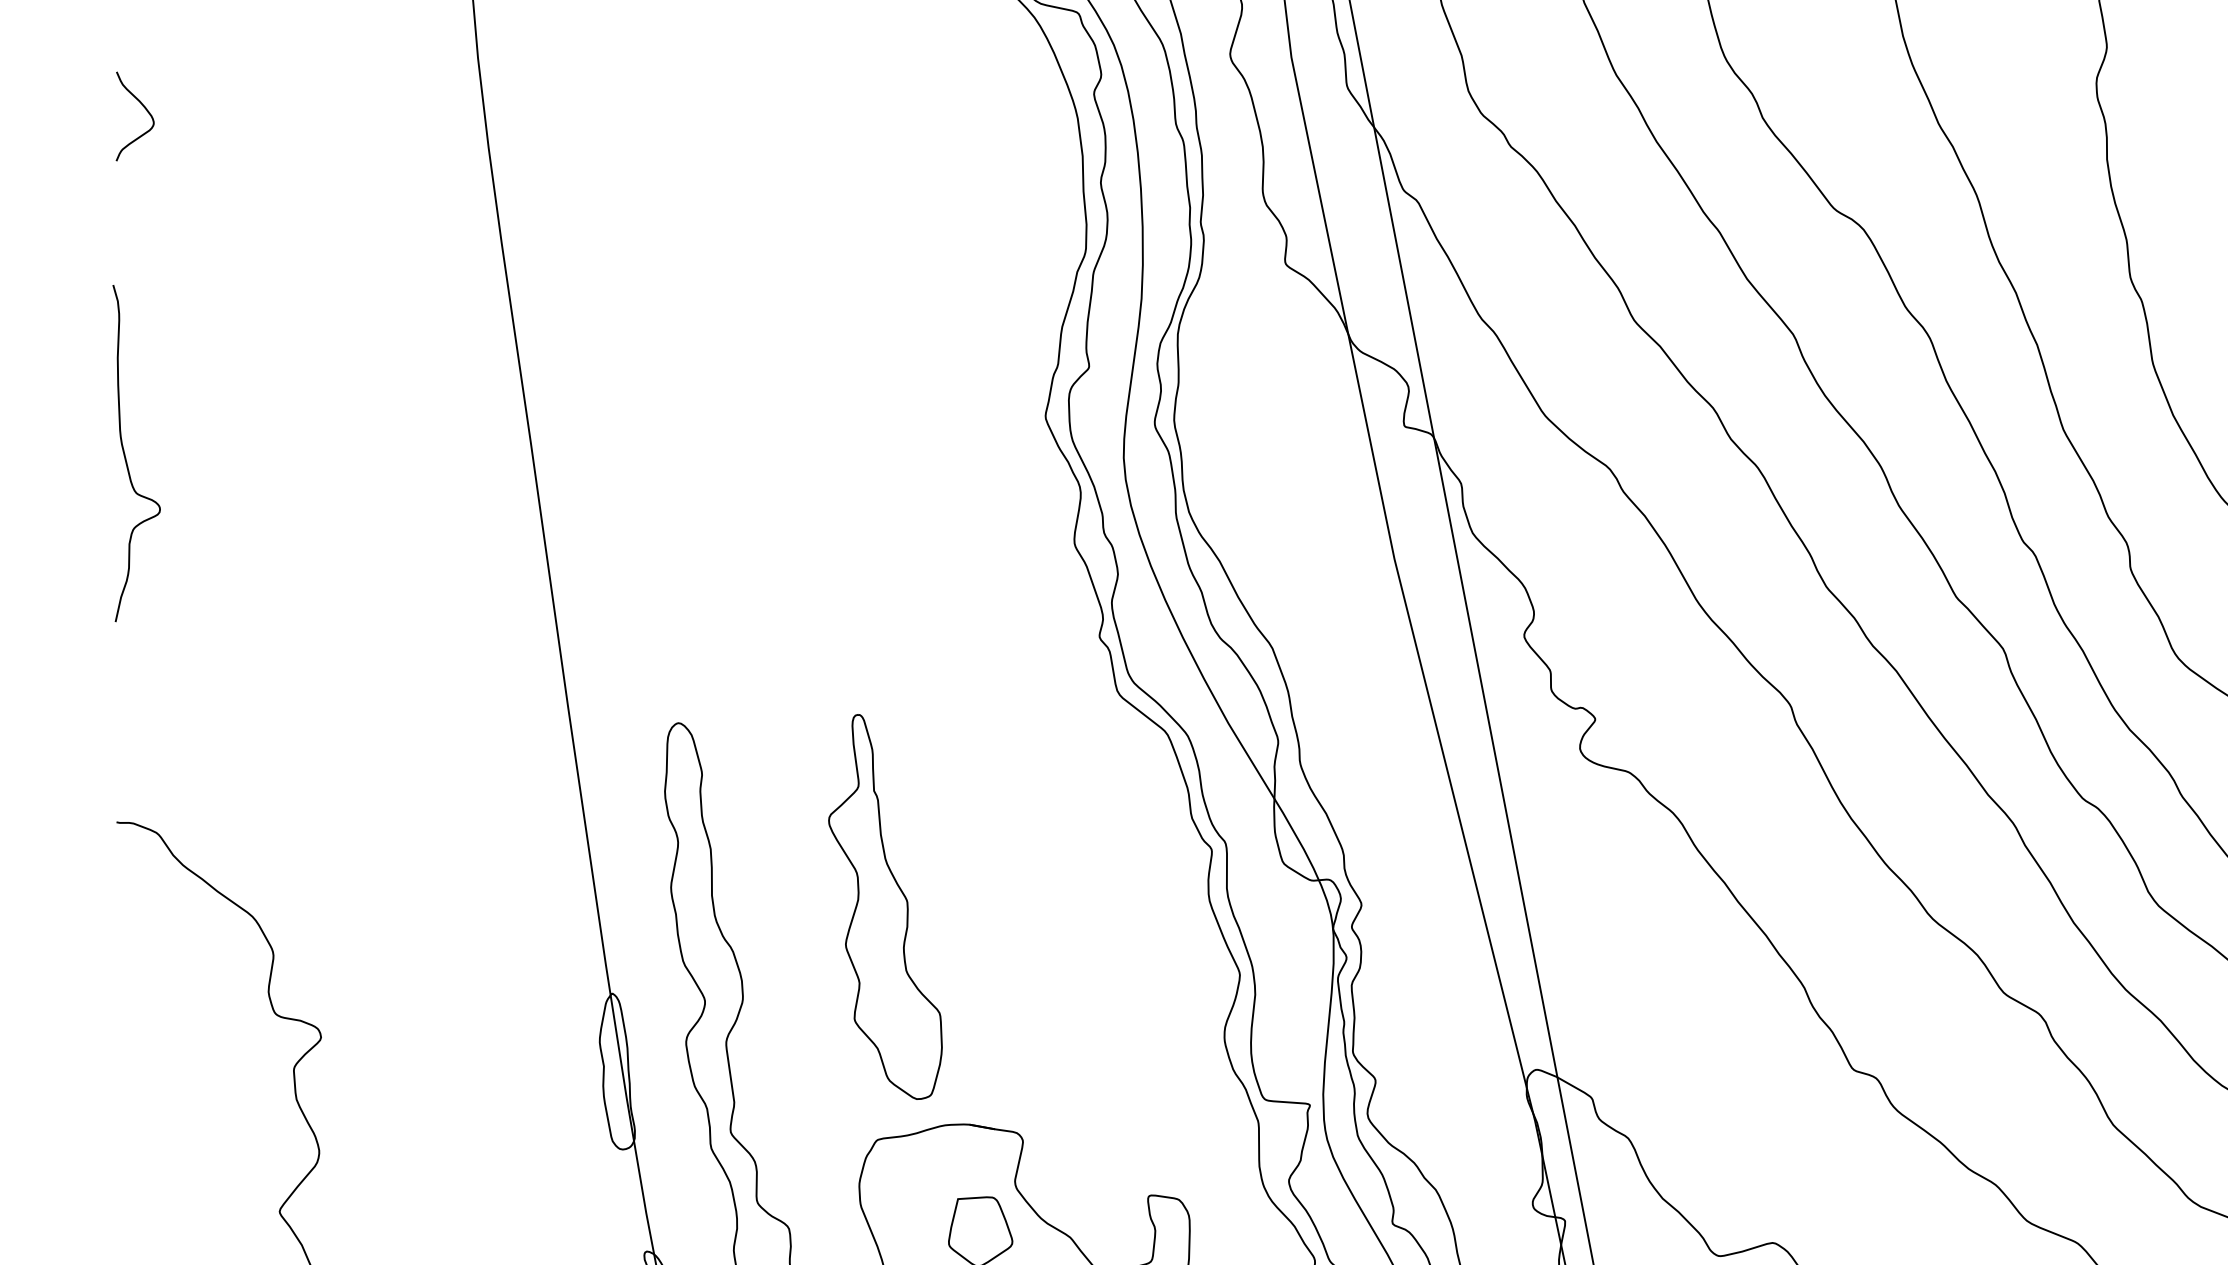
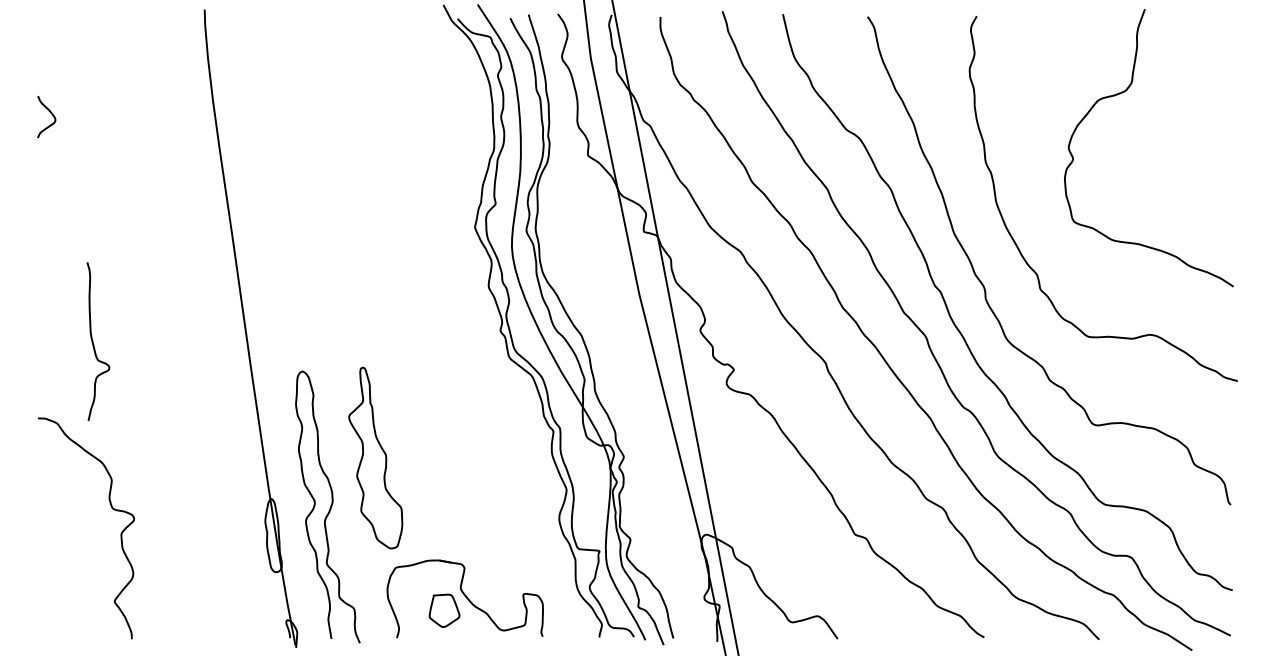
curve: (141, 106) -> (49, 112), moved
curve: (126, 453) -> (93, 341), moved
part: (884, 905) -> (375, 457), moved

